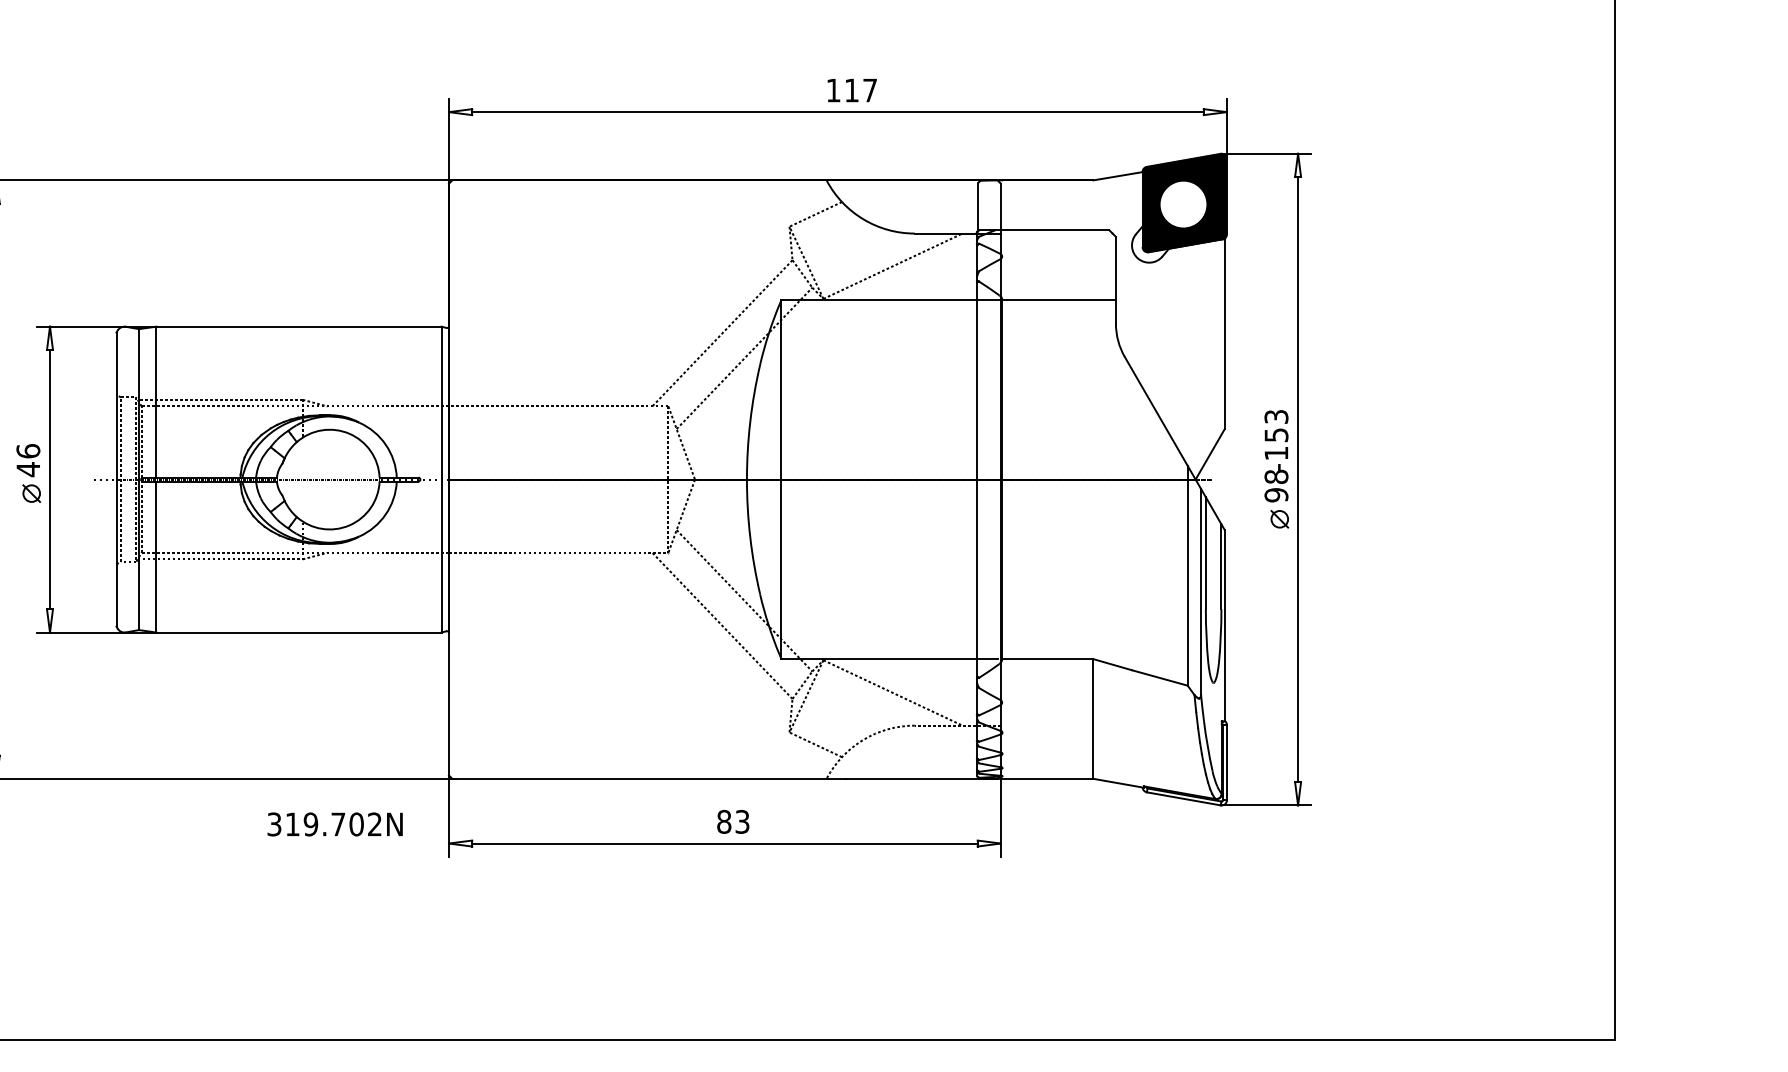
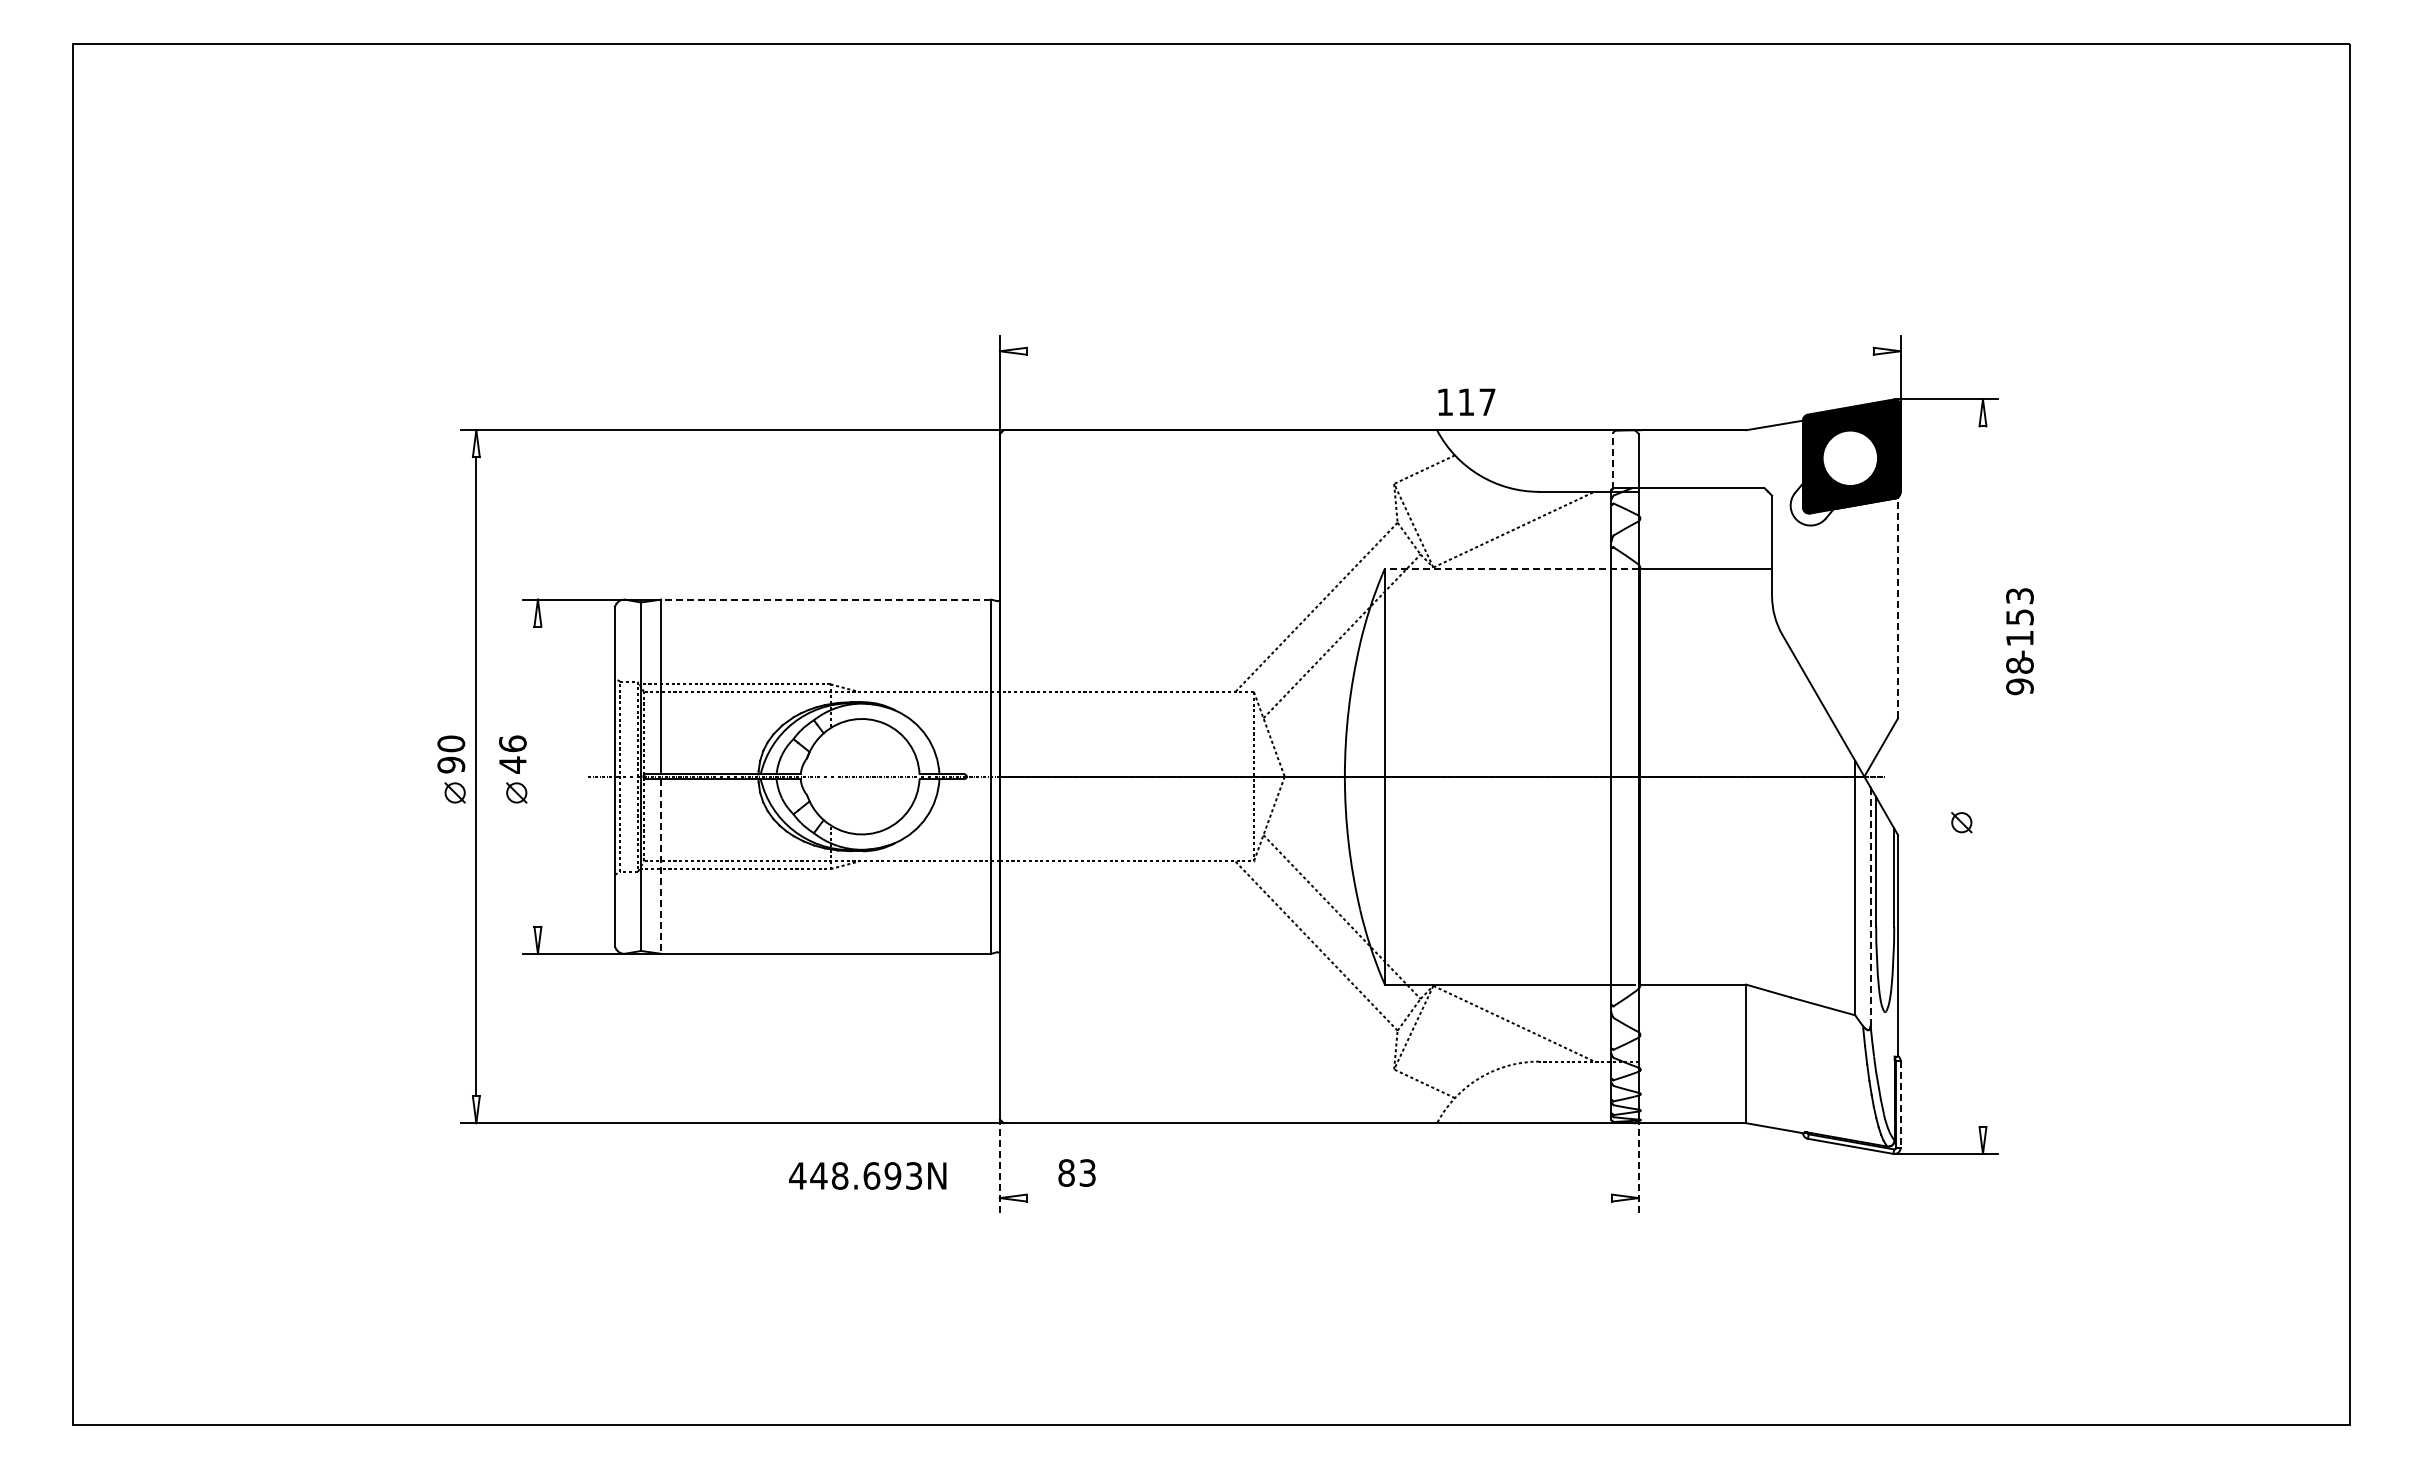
text: (852, 89) -> (1466, 401), moved
line: (837, 112) -> (1449, 351), removed
line: (978, 207) -> (1612, 461), solid -> dashed
line: (890, 299) -> (1511, 568), solid -> dashed
line: (298, 326) -> (825, 599), solid -> dashed
line: (1224, 334) -> (1897, 608), solid -> dashed
text: (1276, 456) -> (2019, 641), moved
line: (49, 479) -> (537, 776), removed
line: (1297, 479) -> (1982, 776), removed
line: (156, 557) -> (661, 866), solid -> dashed
line: (1200, 592) -> (1870, 907), solid -> dashed
line: (1226, 762) -> (1900, 1104), solid -> dashed
line: (448, 815) -> (999, 1165), solid -> dashed
line: (1000, 815) -> (1638, 1165), solid -> dashed
text: (732, 821) -> (1076, 1172), moved
text: (324, 824) -> (855, 1175), 319.702N -> 448.693N
line: (724, 843) -> (1318, 1198), removed

